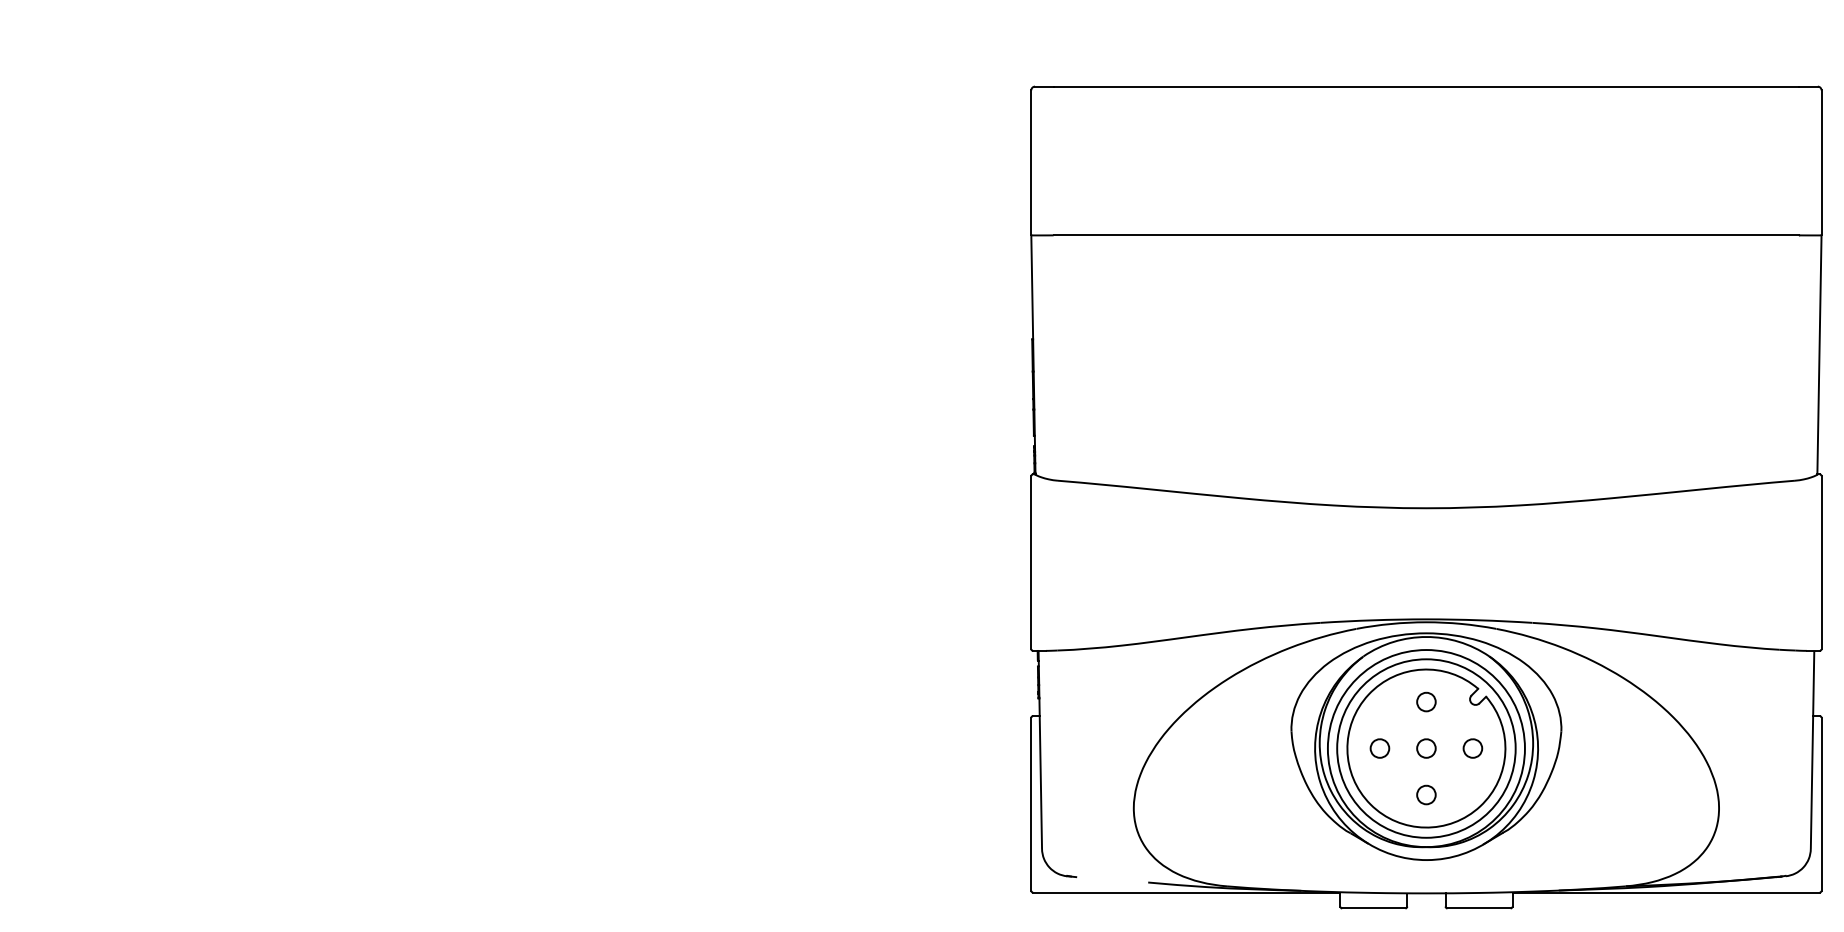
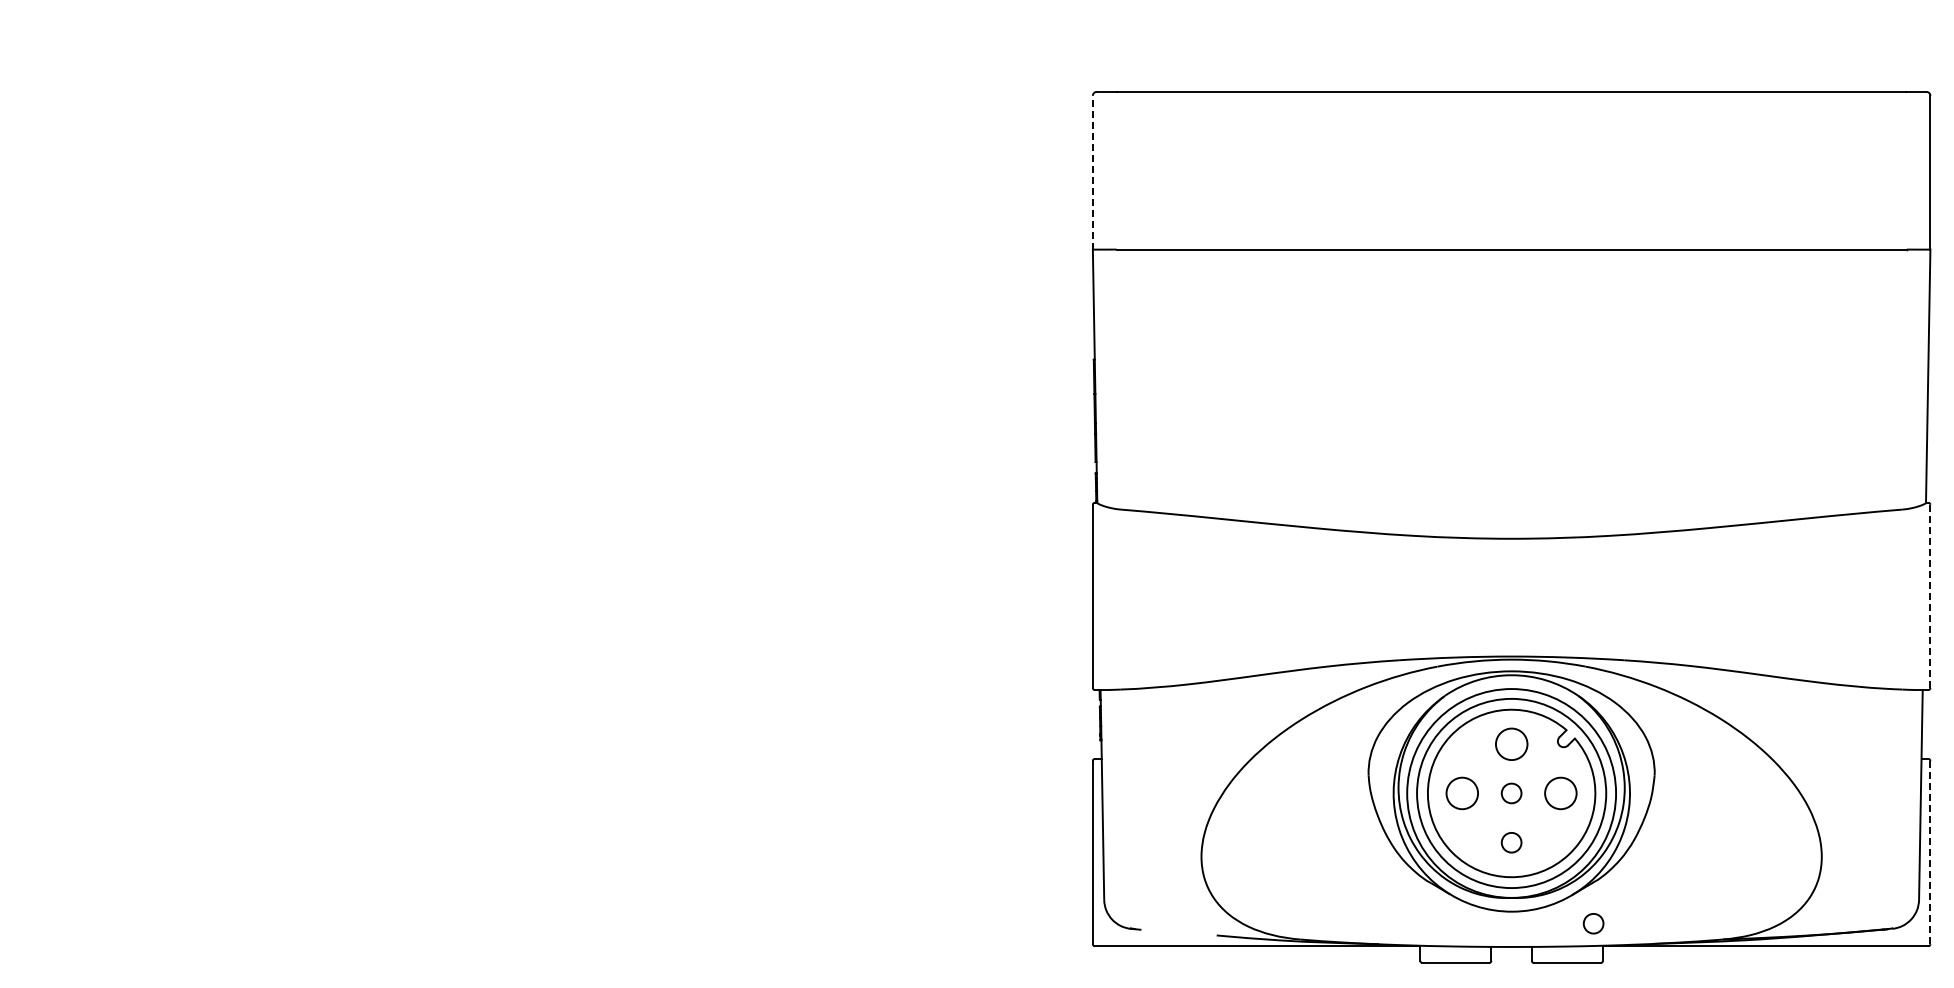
line: (1030, 162) -> (1092, 172), solid -> dashed
line: (1821, 562) -> (1930, 596), solid -> dashed
part: (1426, 701) -> (1511, 743), size x1.6
part: (1380, 748) -> (1462, 793), size x1.6
part: (1472, 748) -> (1560, 793), size x1.6
line: (1821, 804) -> (1930, 852), solid -> dashed
part: (1503, 871) -> (1593, 923), added

